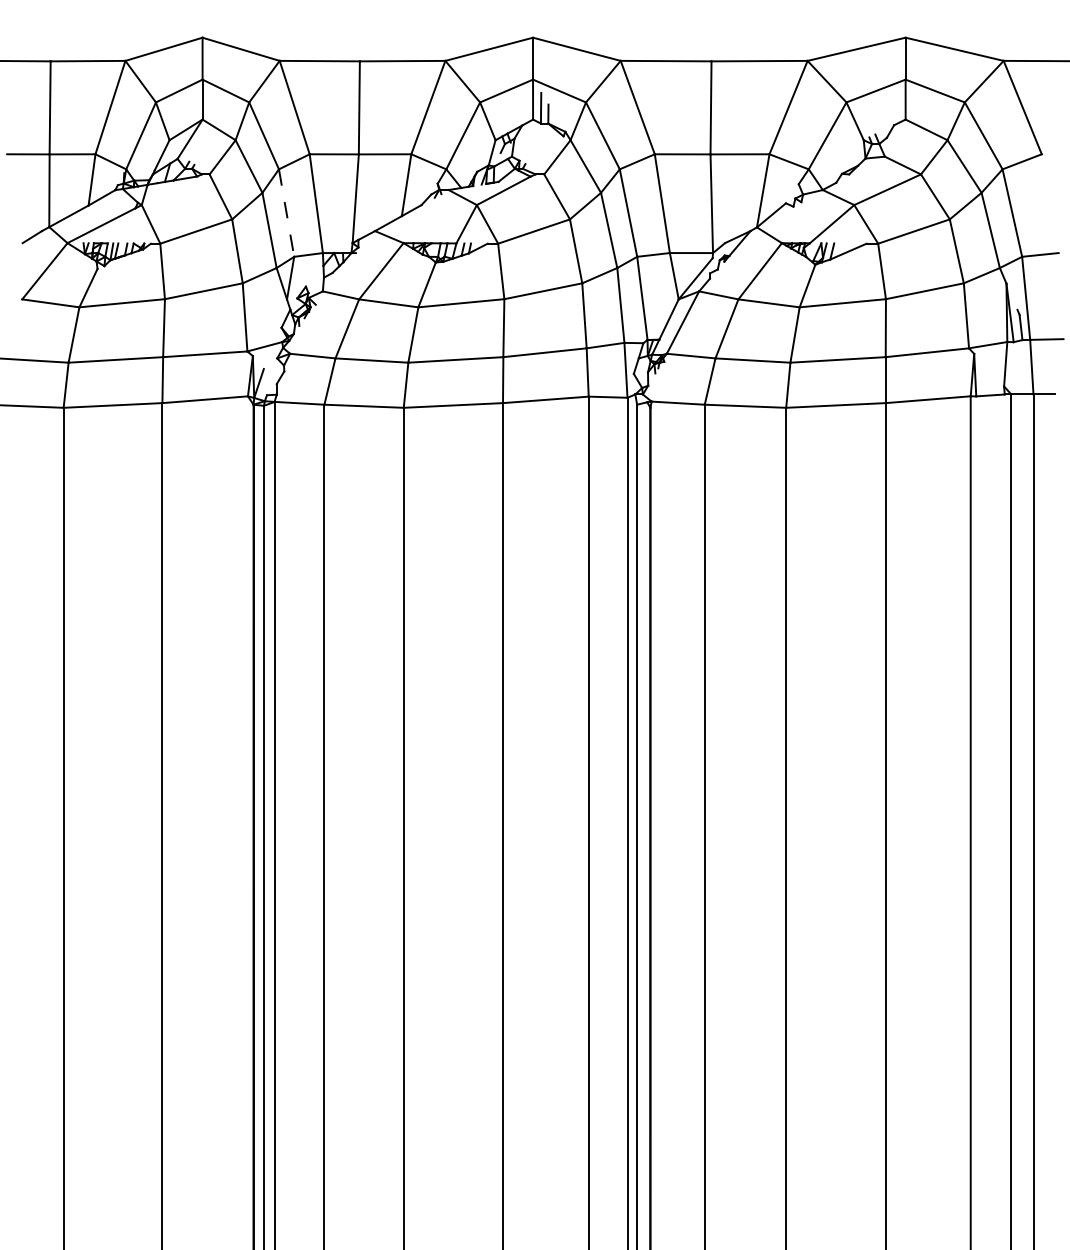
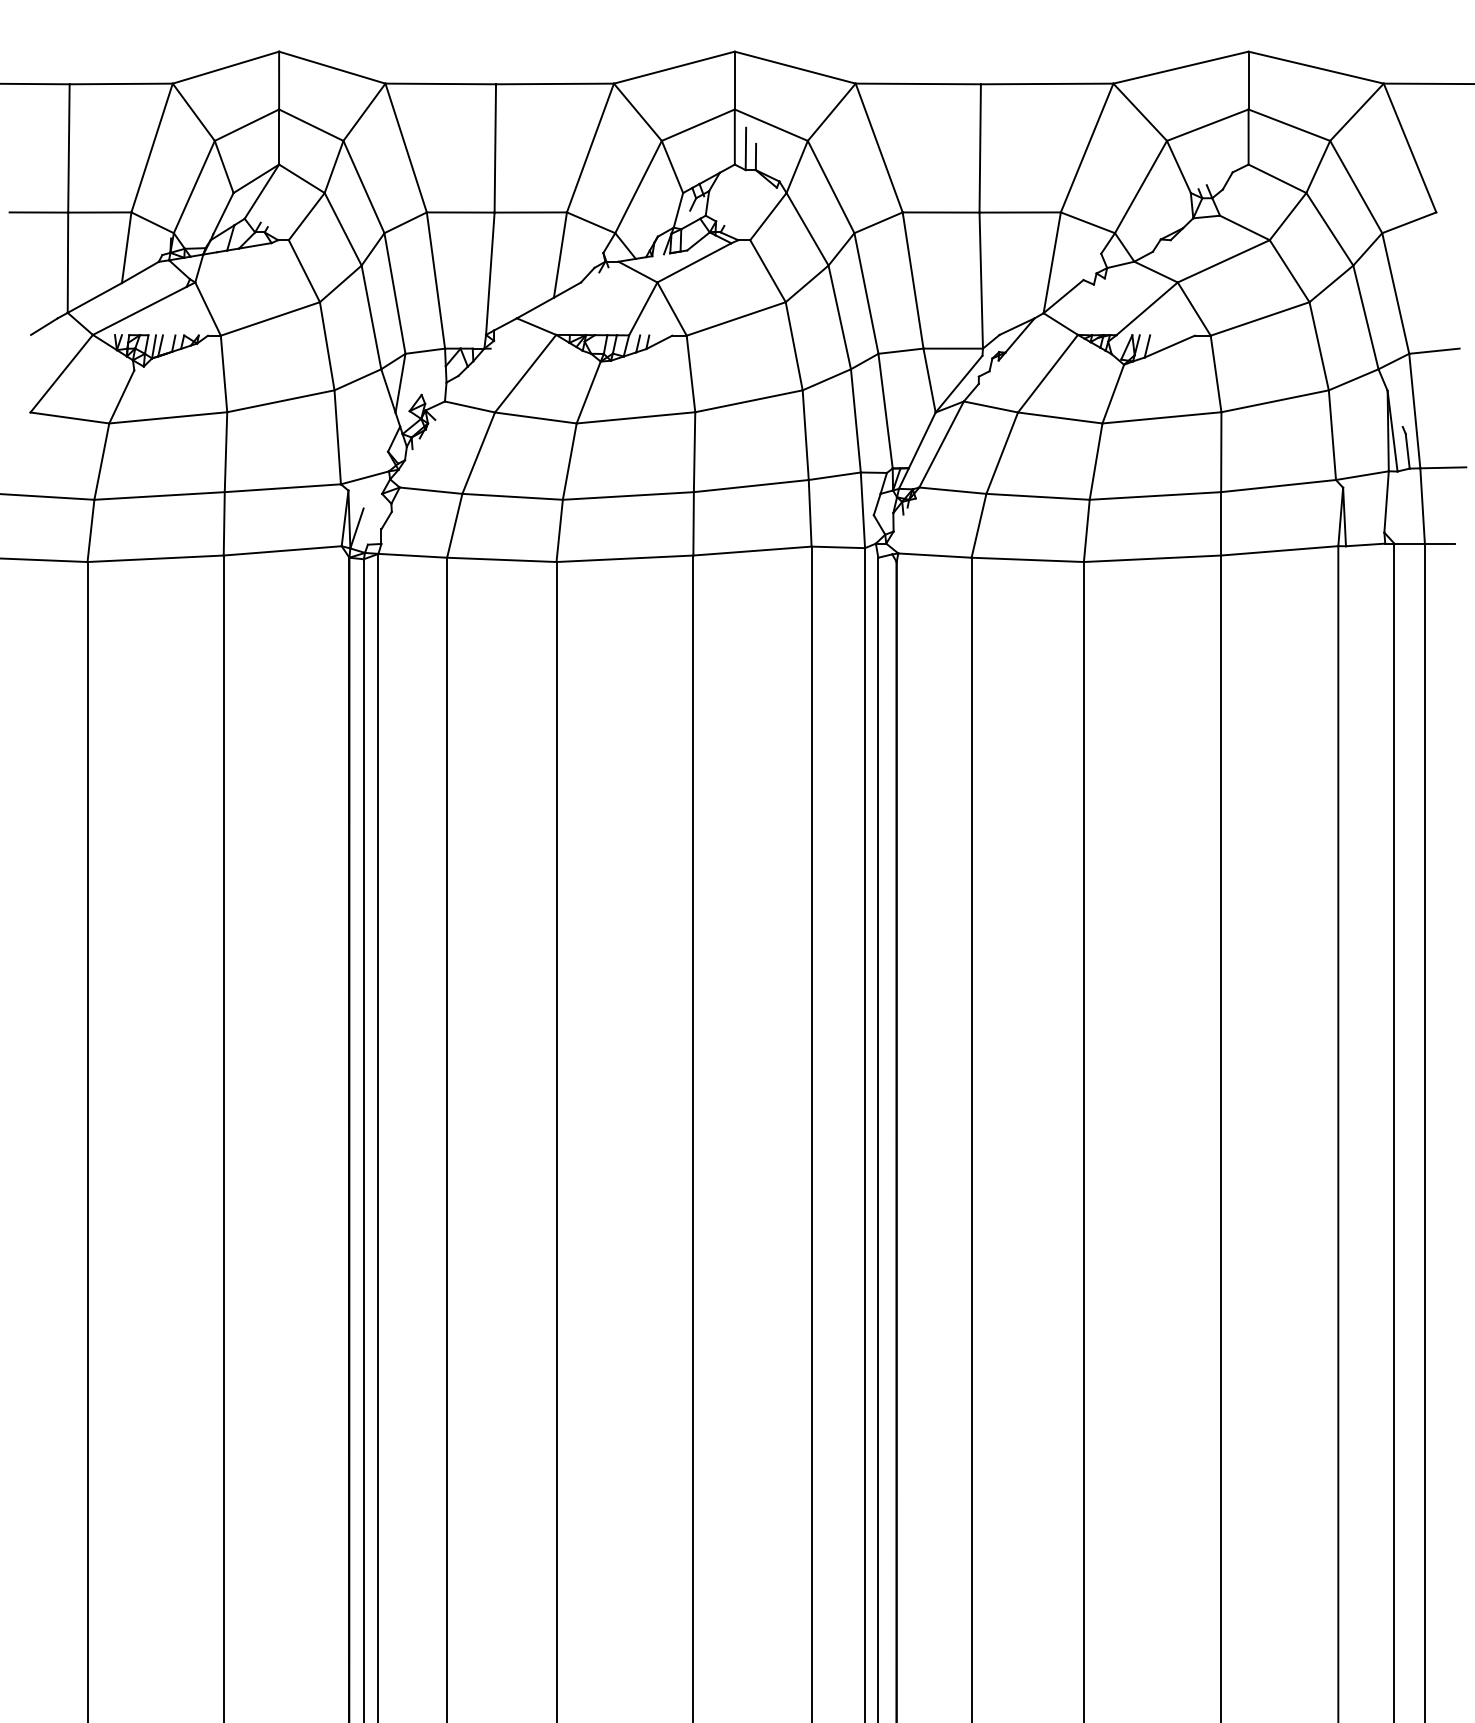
line: (286, 213) -> (395, 293), dashed -> solid

